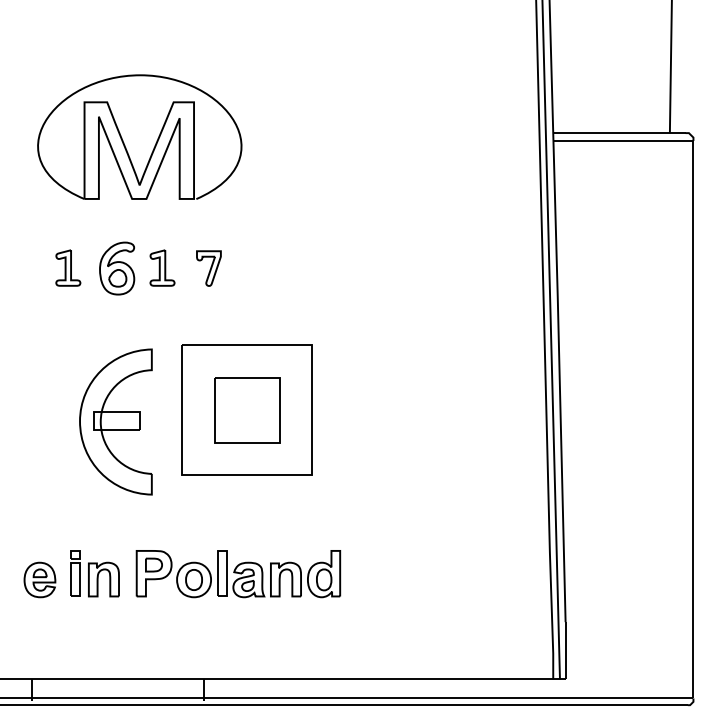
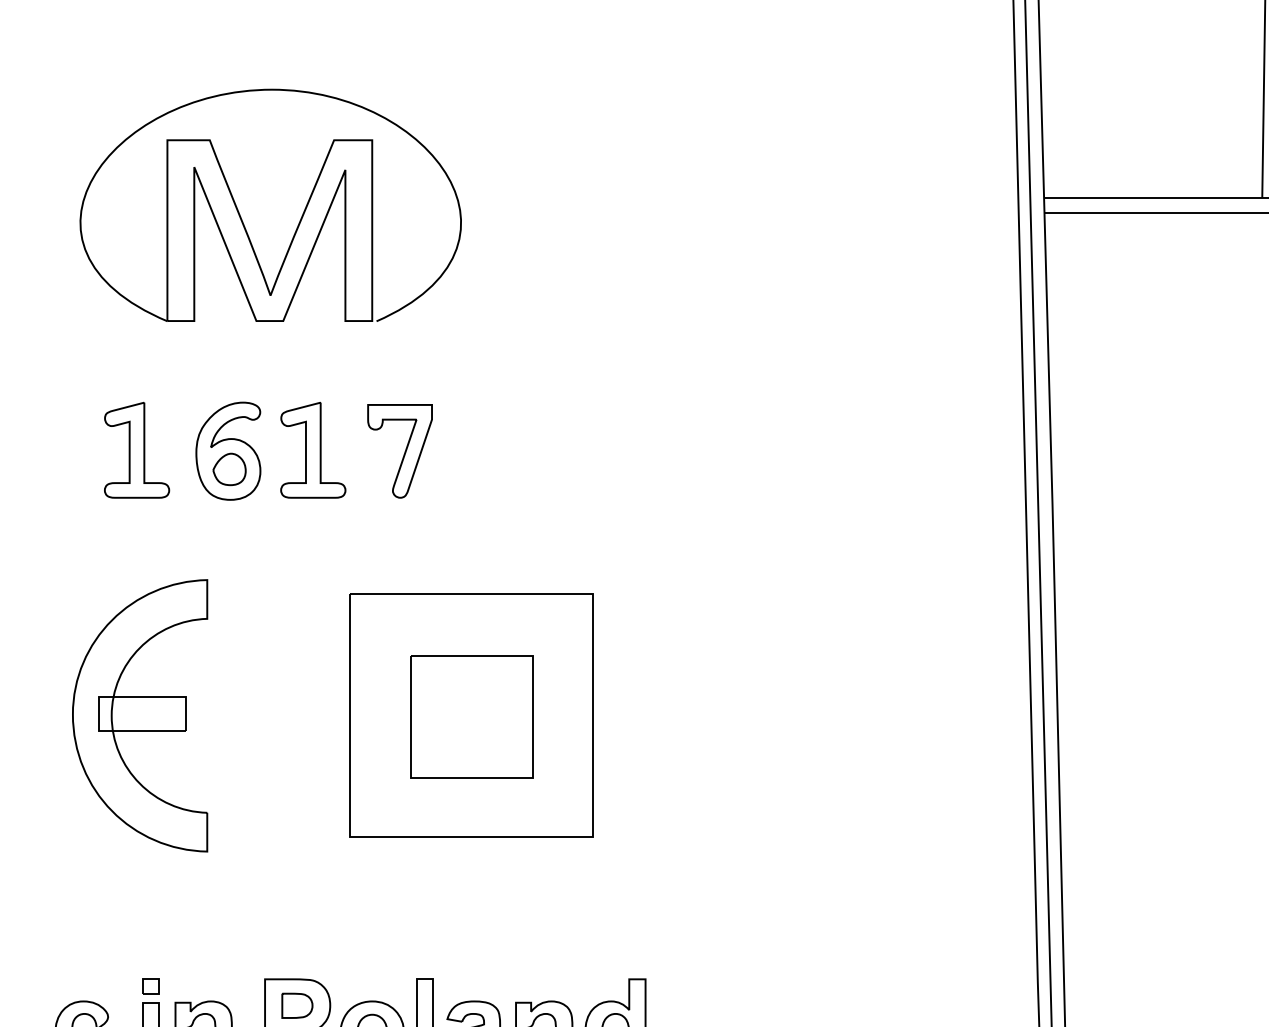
part: (68, 267) -> (137, 449), size x1.43
part: (162, 267) -> (313, 449), size x1.43
part: (208, 268) -> (399, 451), size x1.43
part: (115, 421) -> (139, 714), moved

